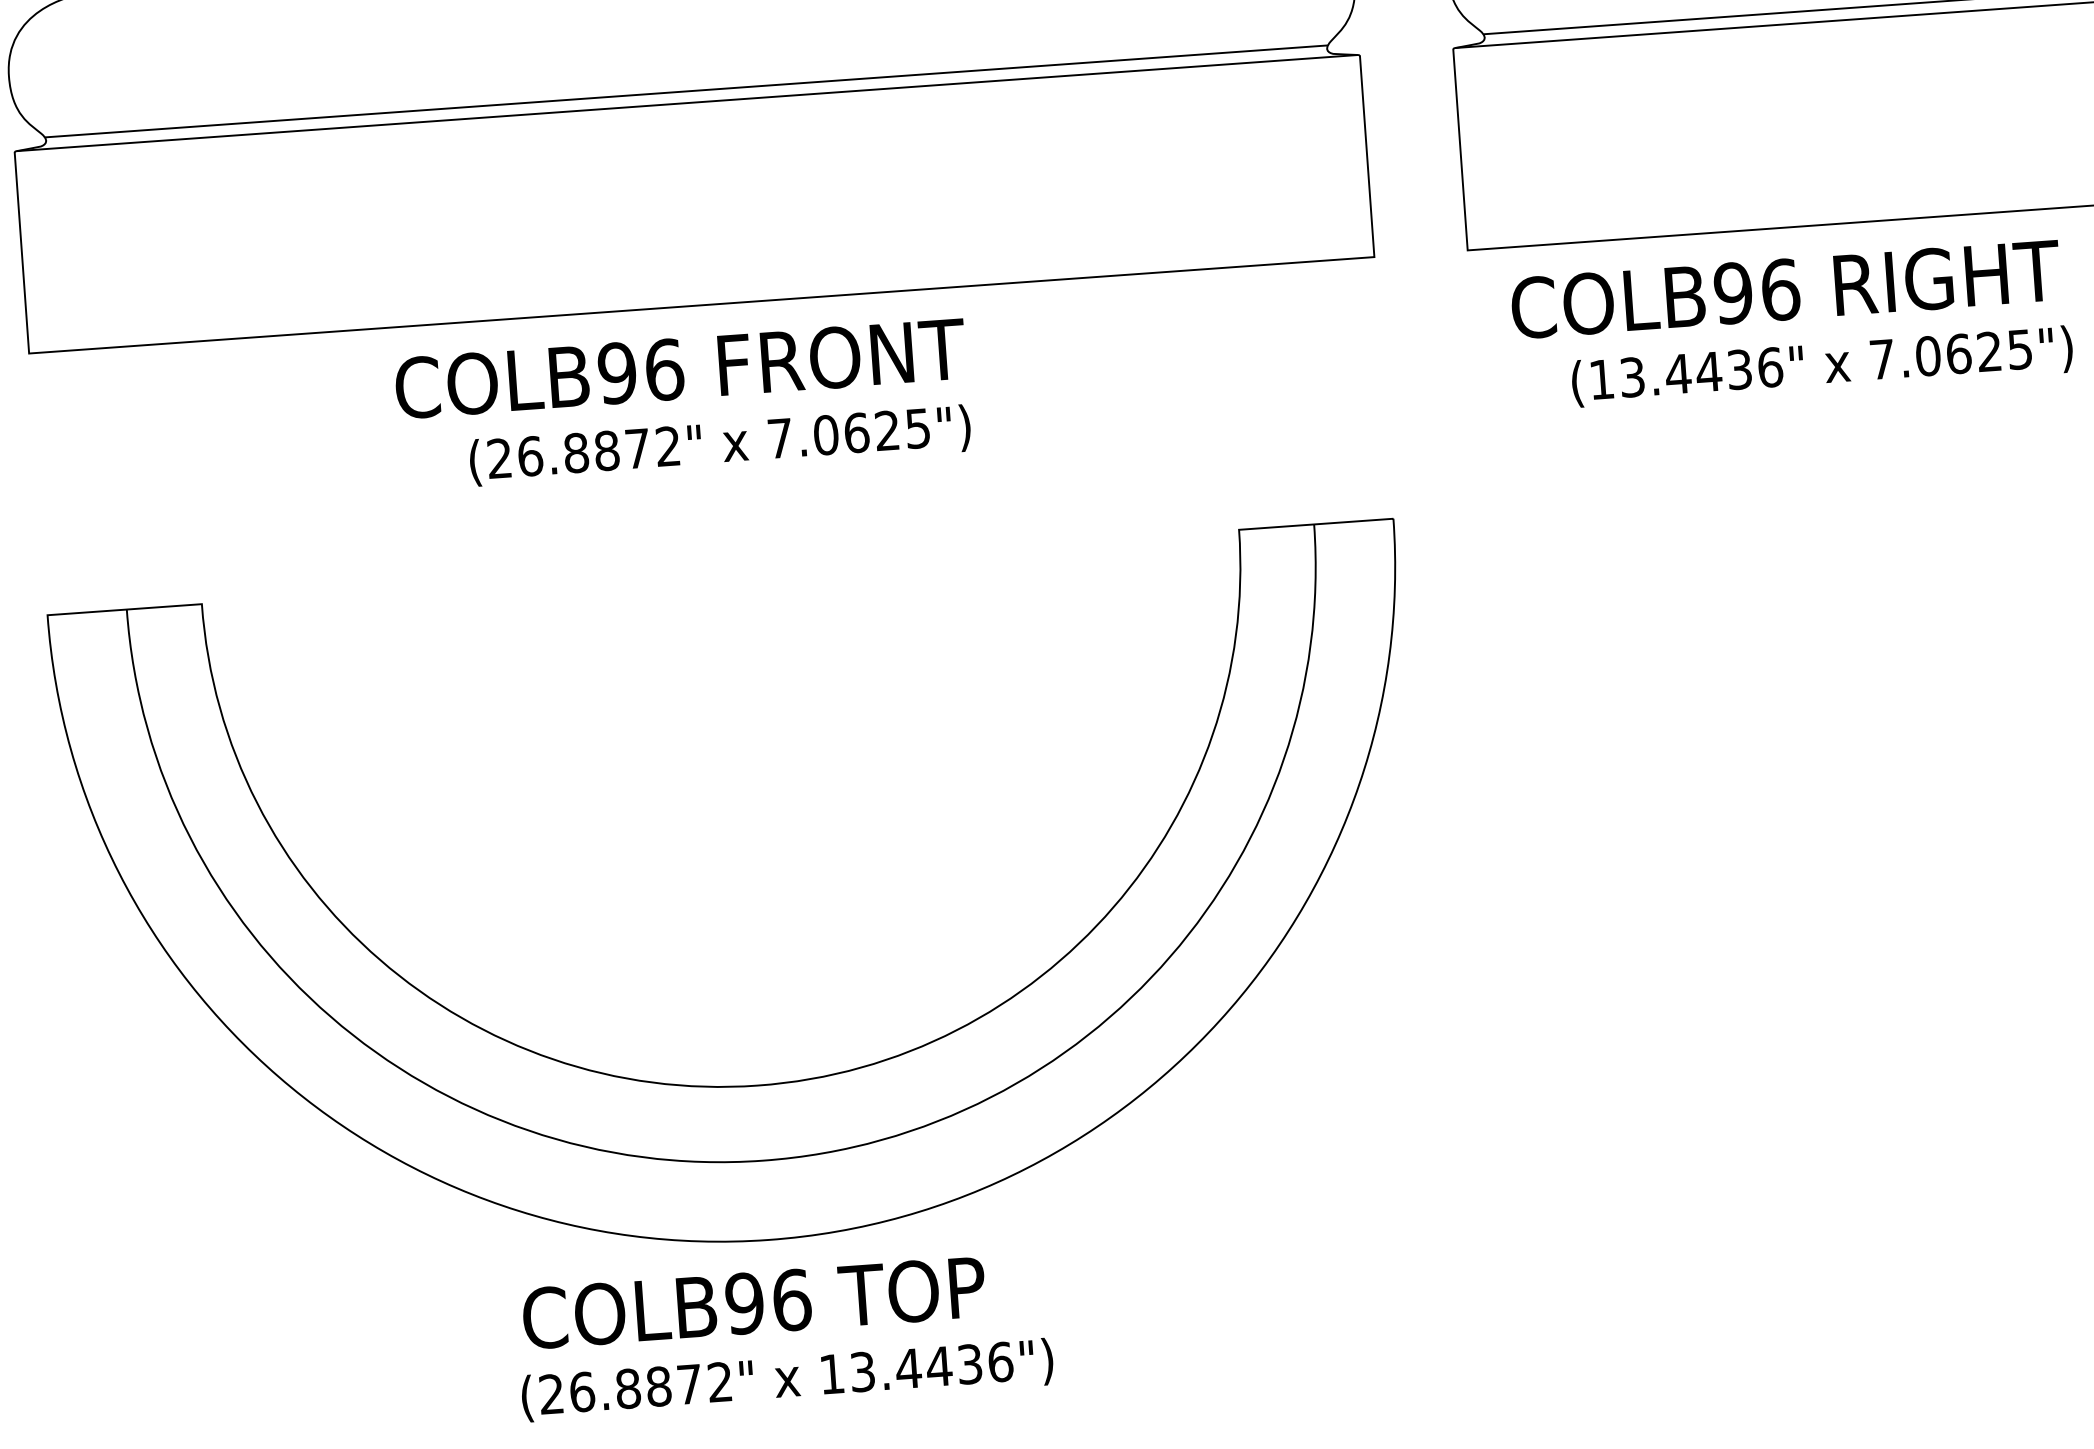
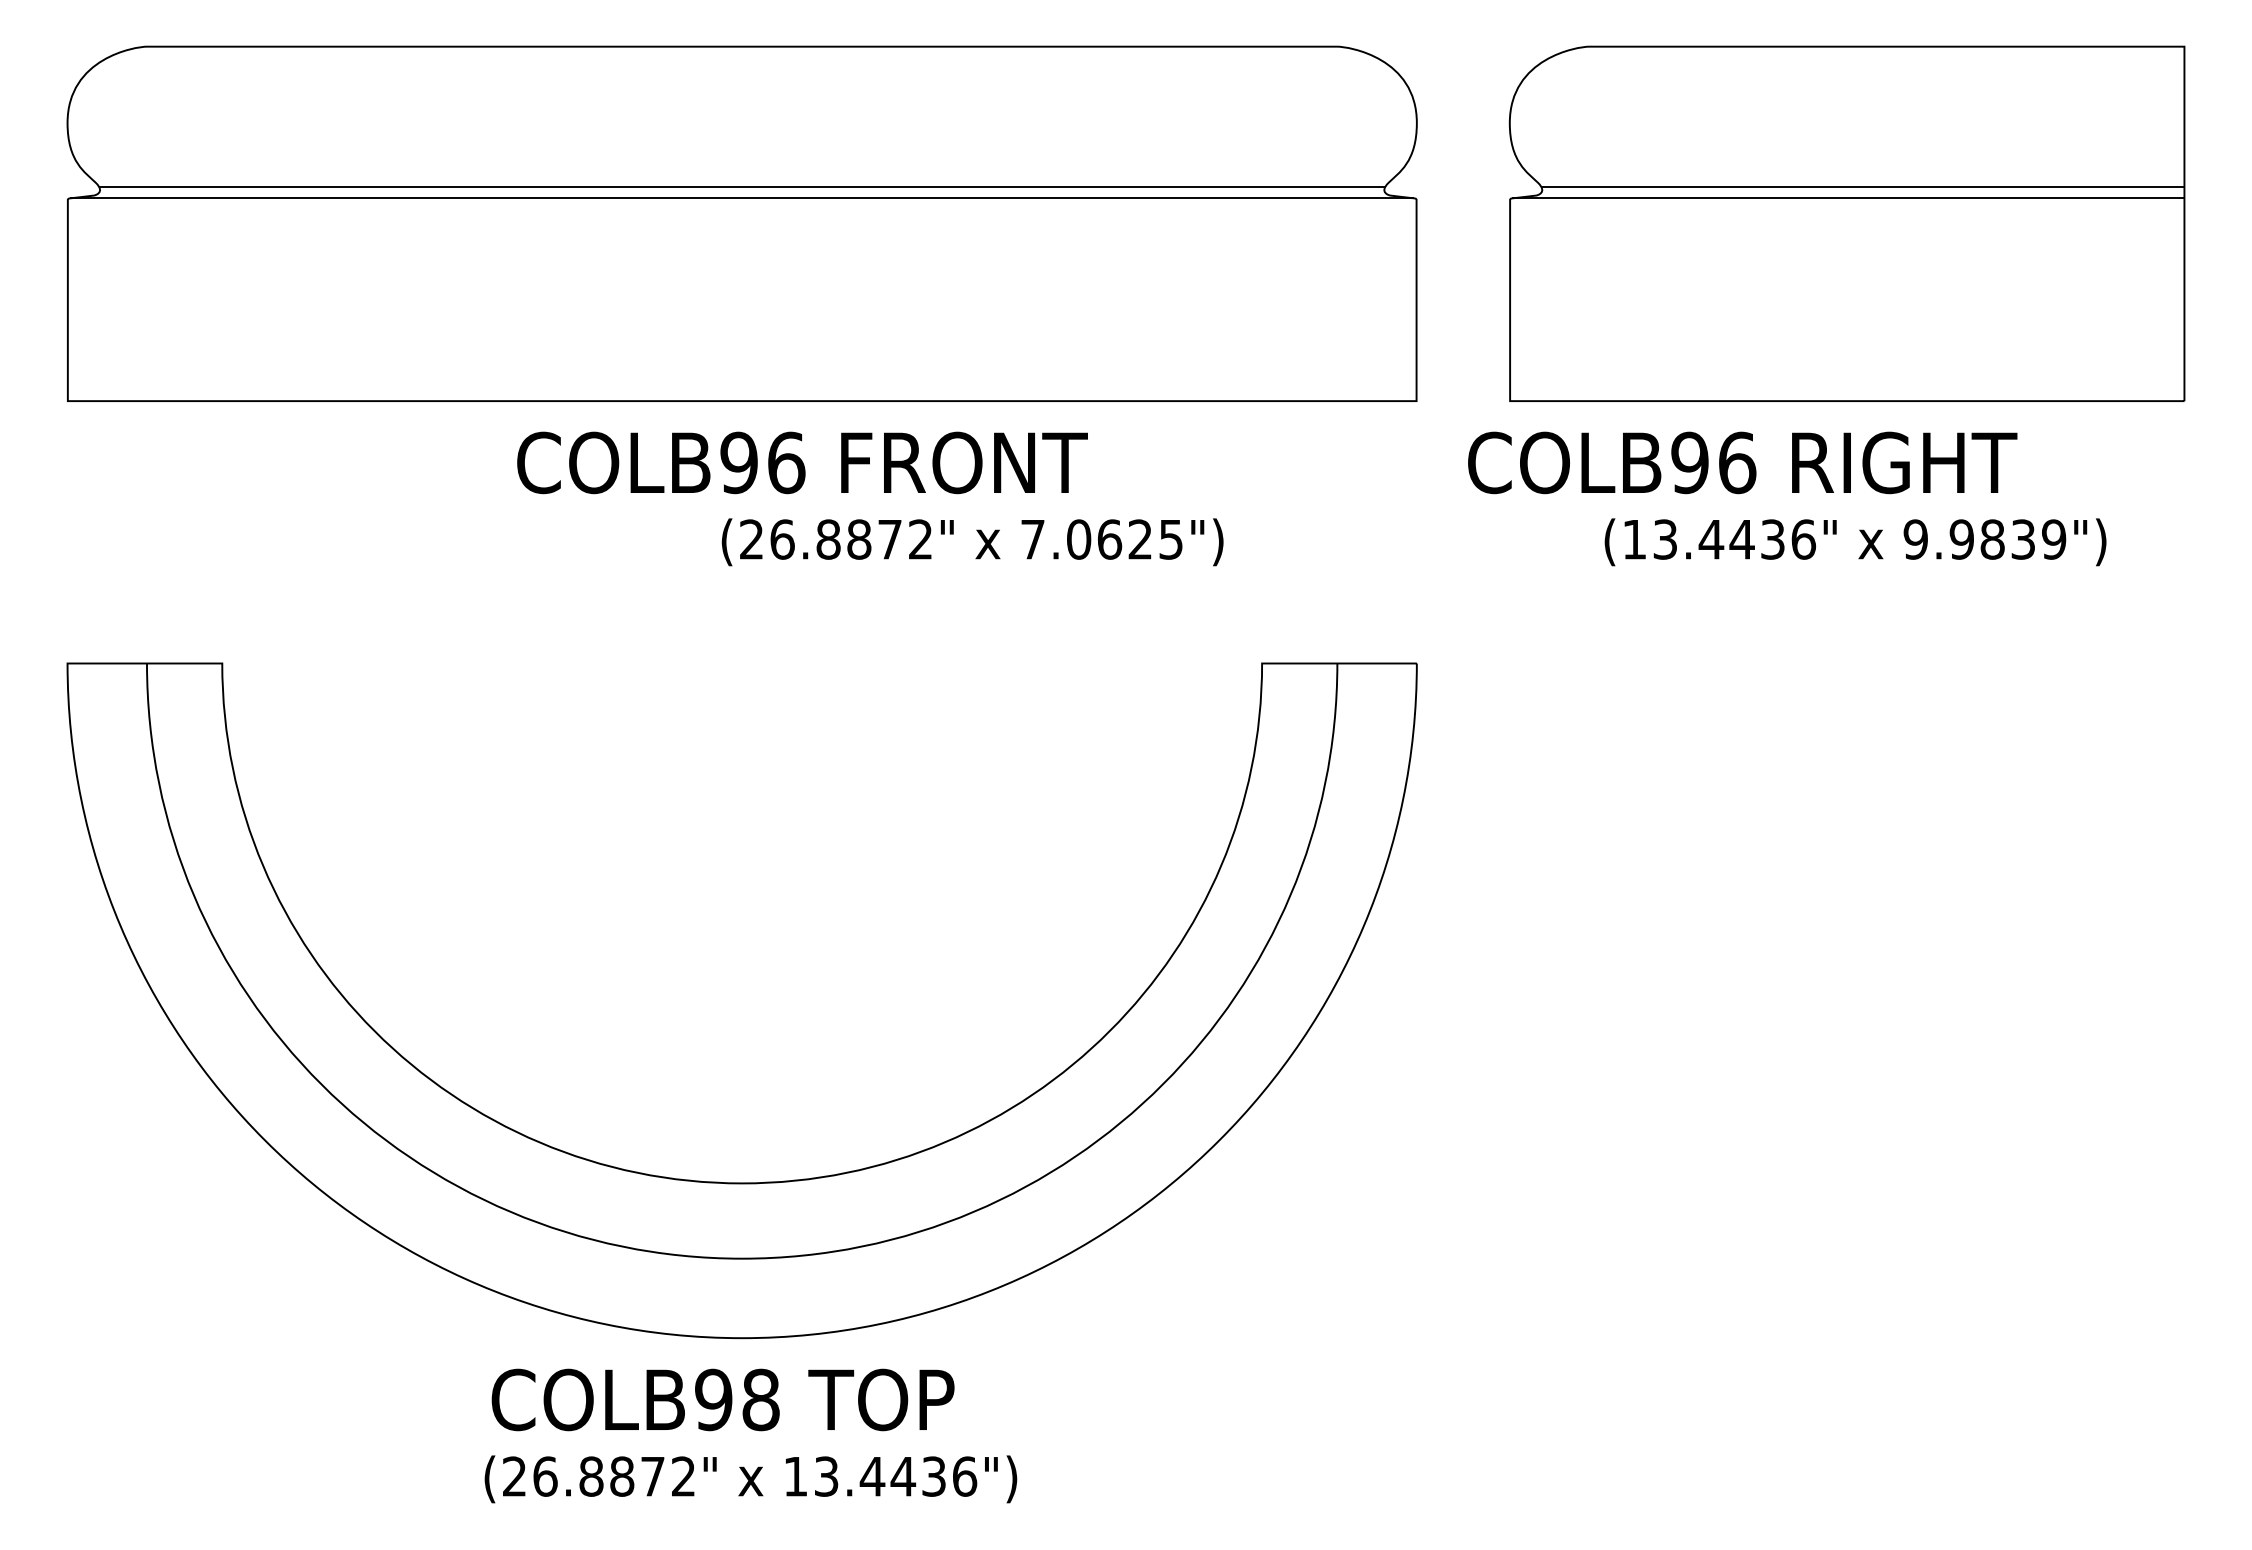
text: (1785, 289) -> (1742, 462), moved
text: (1950, 354) -> (1984, 539), 7.0625") -> 9.9839")
text: (680, 368) -> (802, 462), moved
text: (720, 445) -> (972, 542), moved
text: (792, 1299) -> (761, 1399), COLB96 -> COLB98

